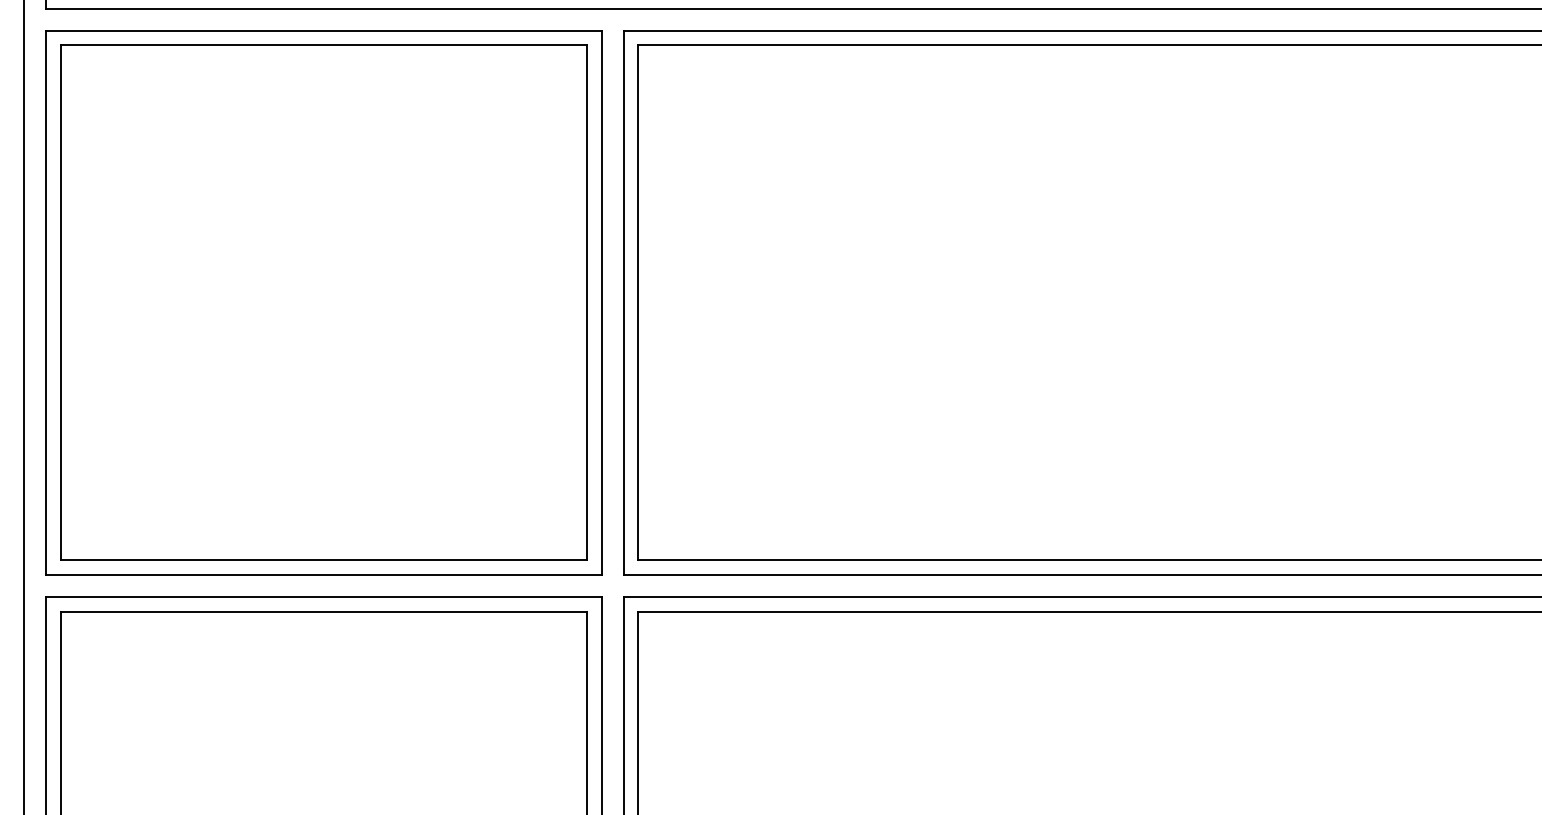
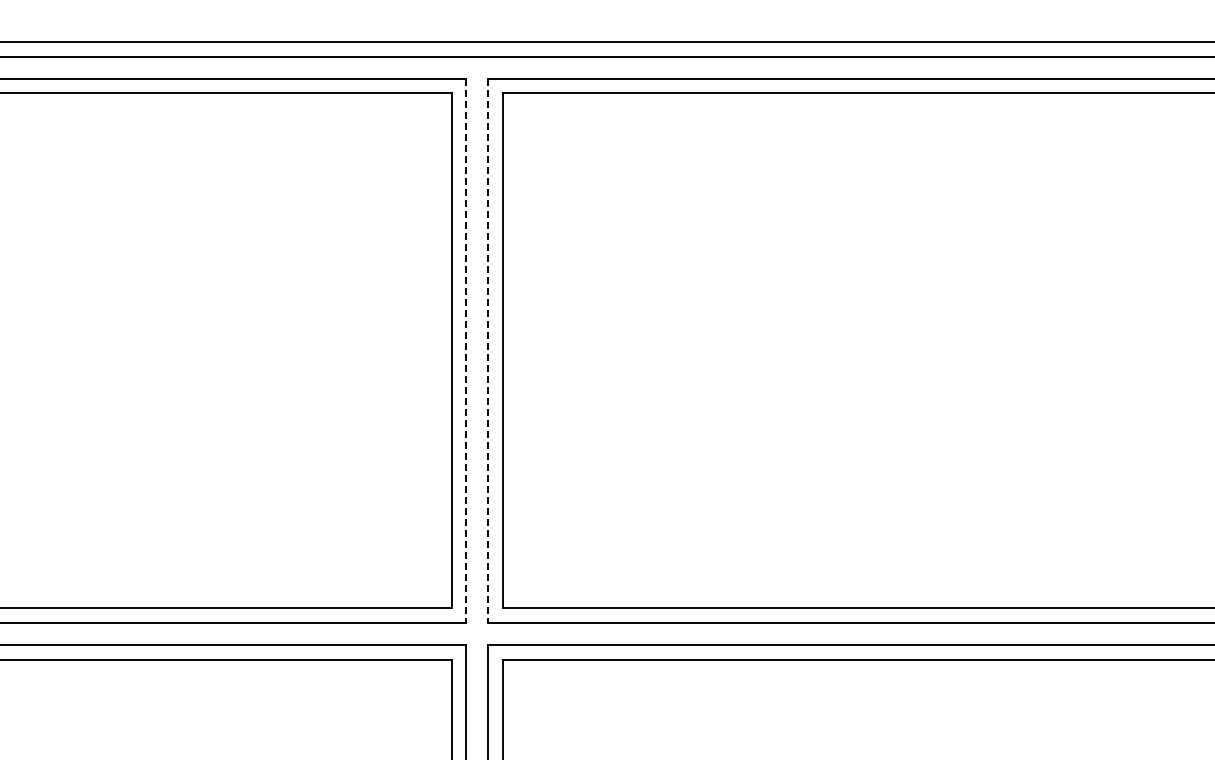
line: (601, 303) -> (465, 351), solid -> dashed
line: (623, 303) -> (487, 351), solid -> dashed

